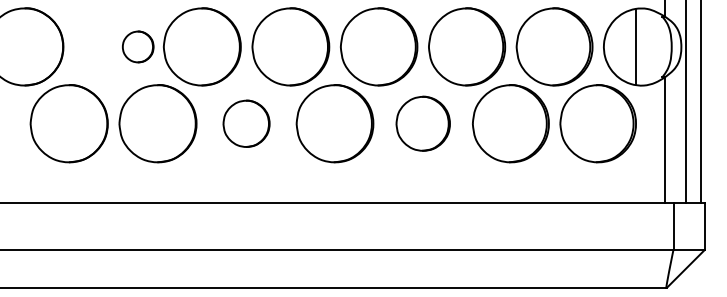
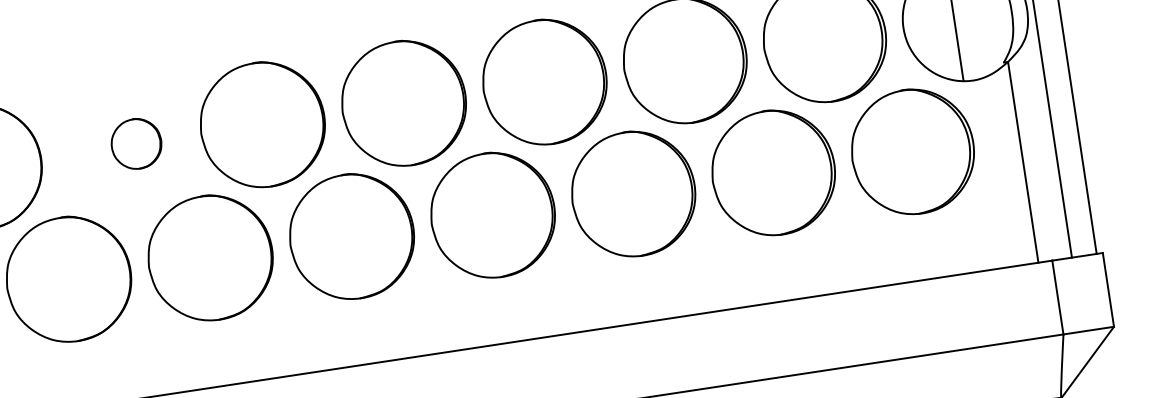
part: (138, 46) -> (136, 143), moved
part: (246, 123) -> (351, 236), size x1.67
part: (423, 123) -> (634, 193), size x1.43

